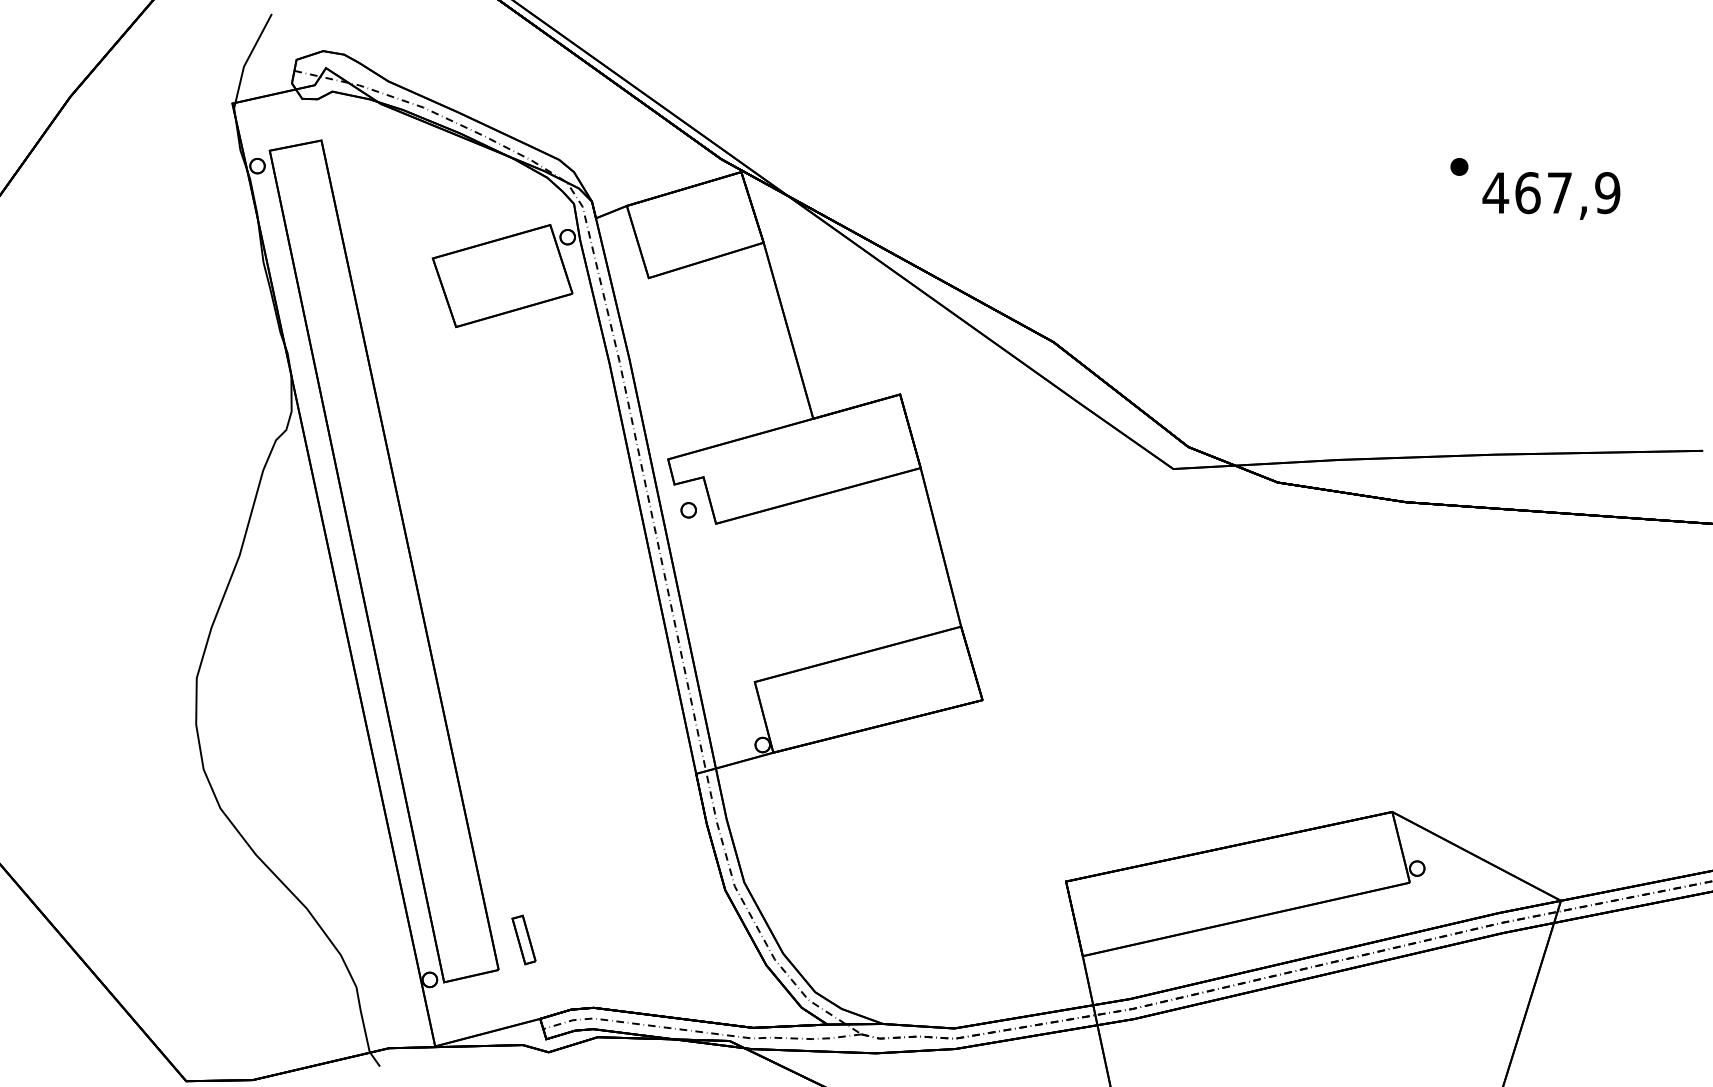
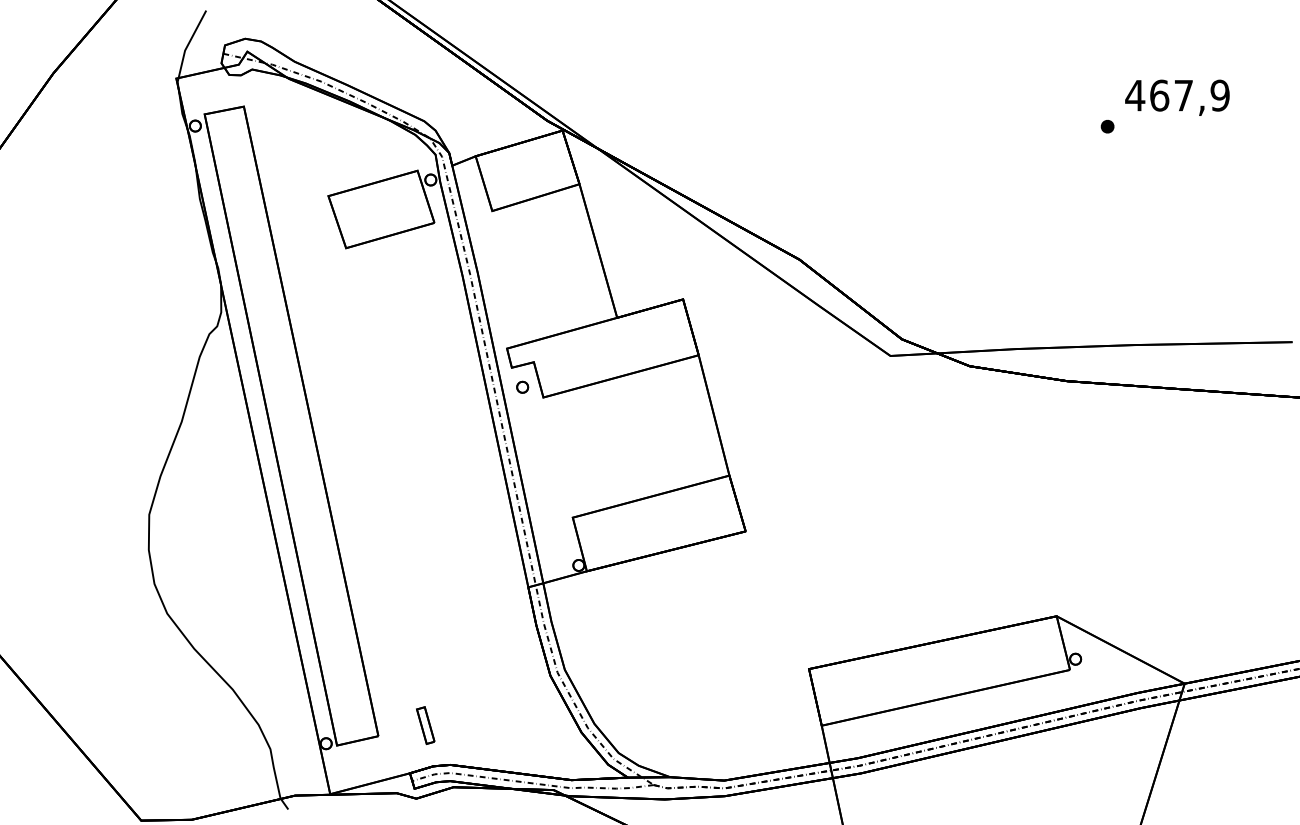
text: (1551, 195) -> (1177, 97), moved
part: (523, 939) -> (425, 725), moved

